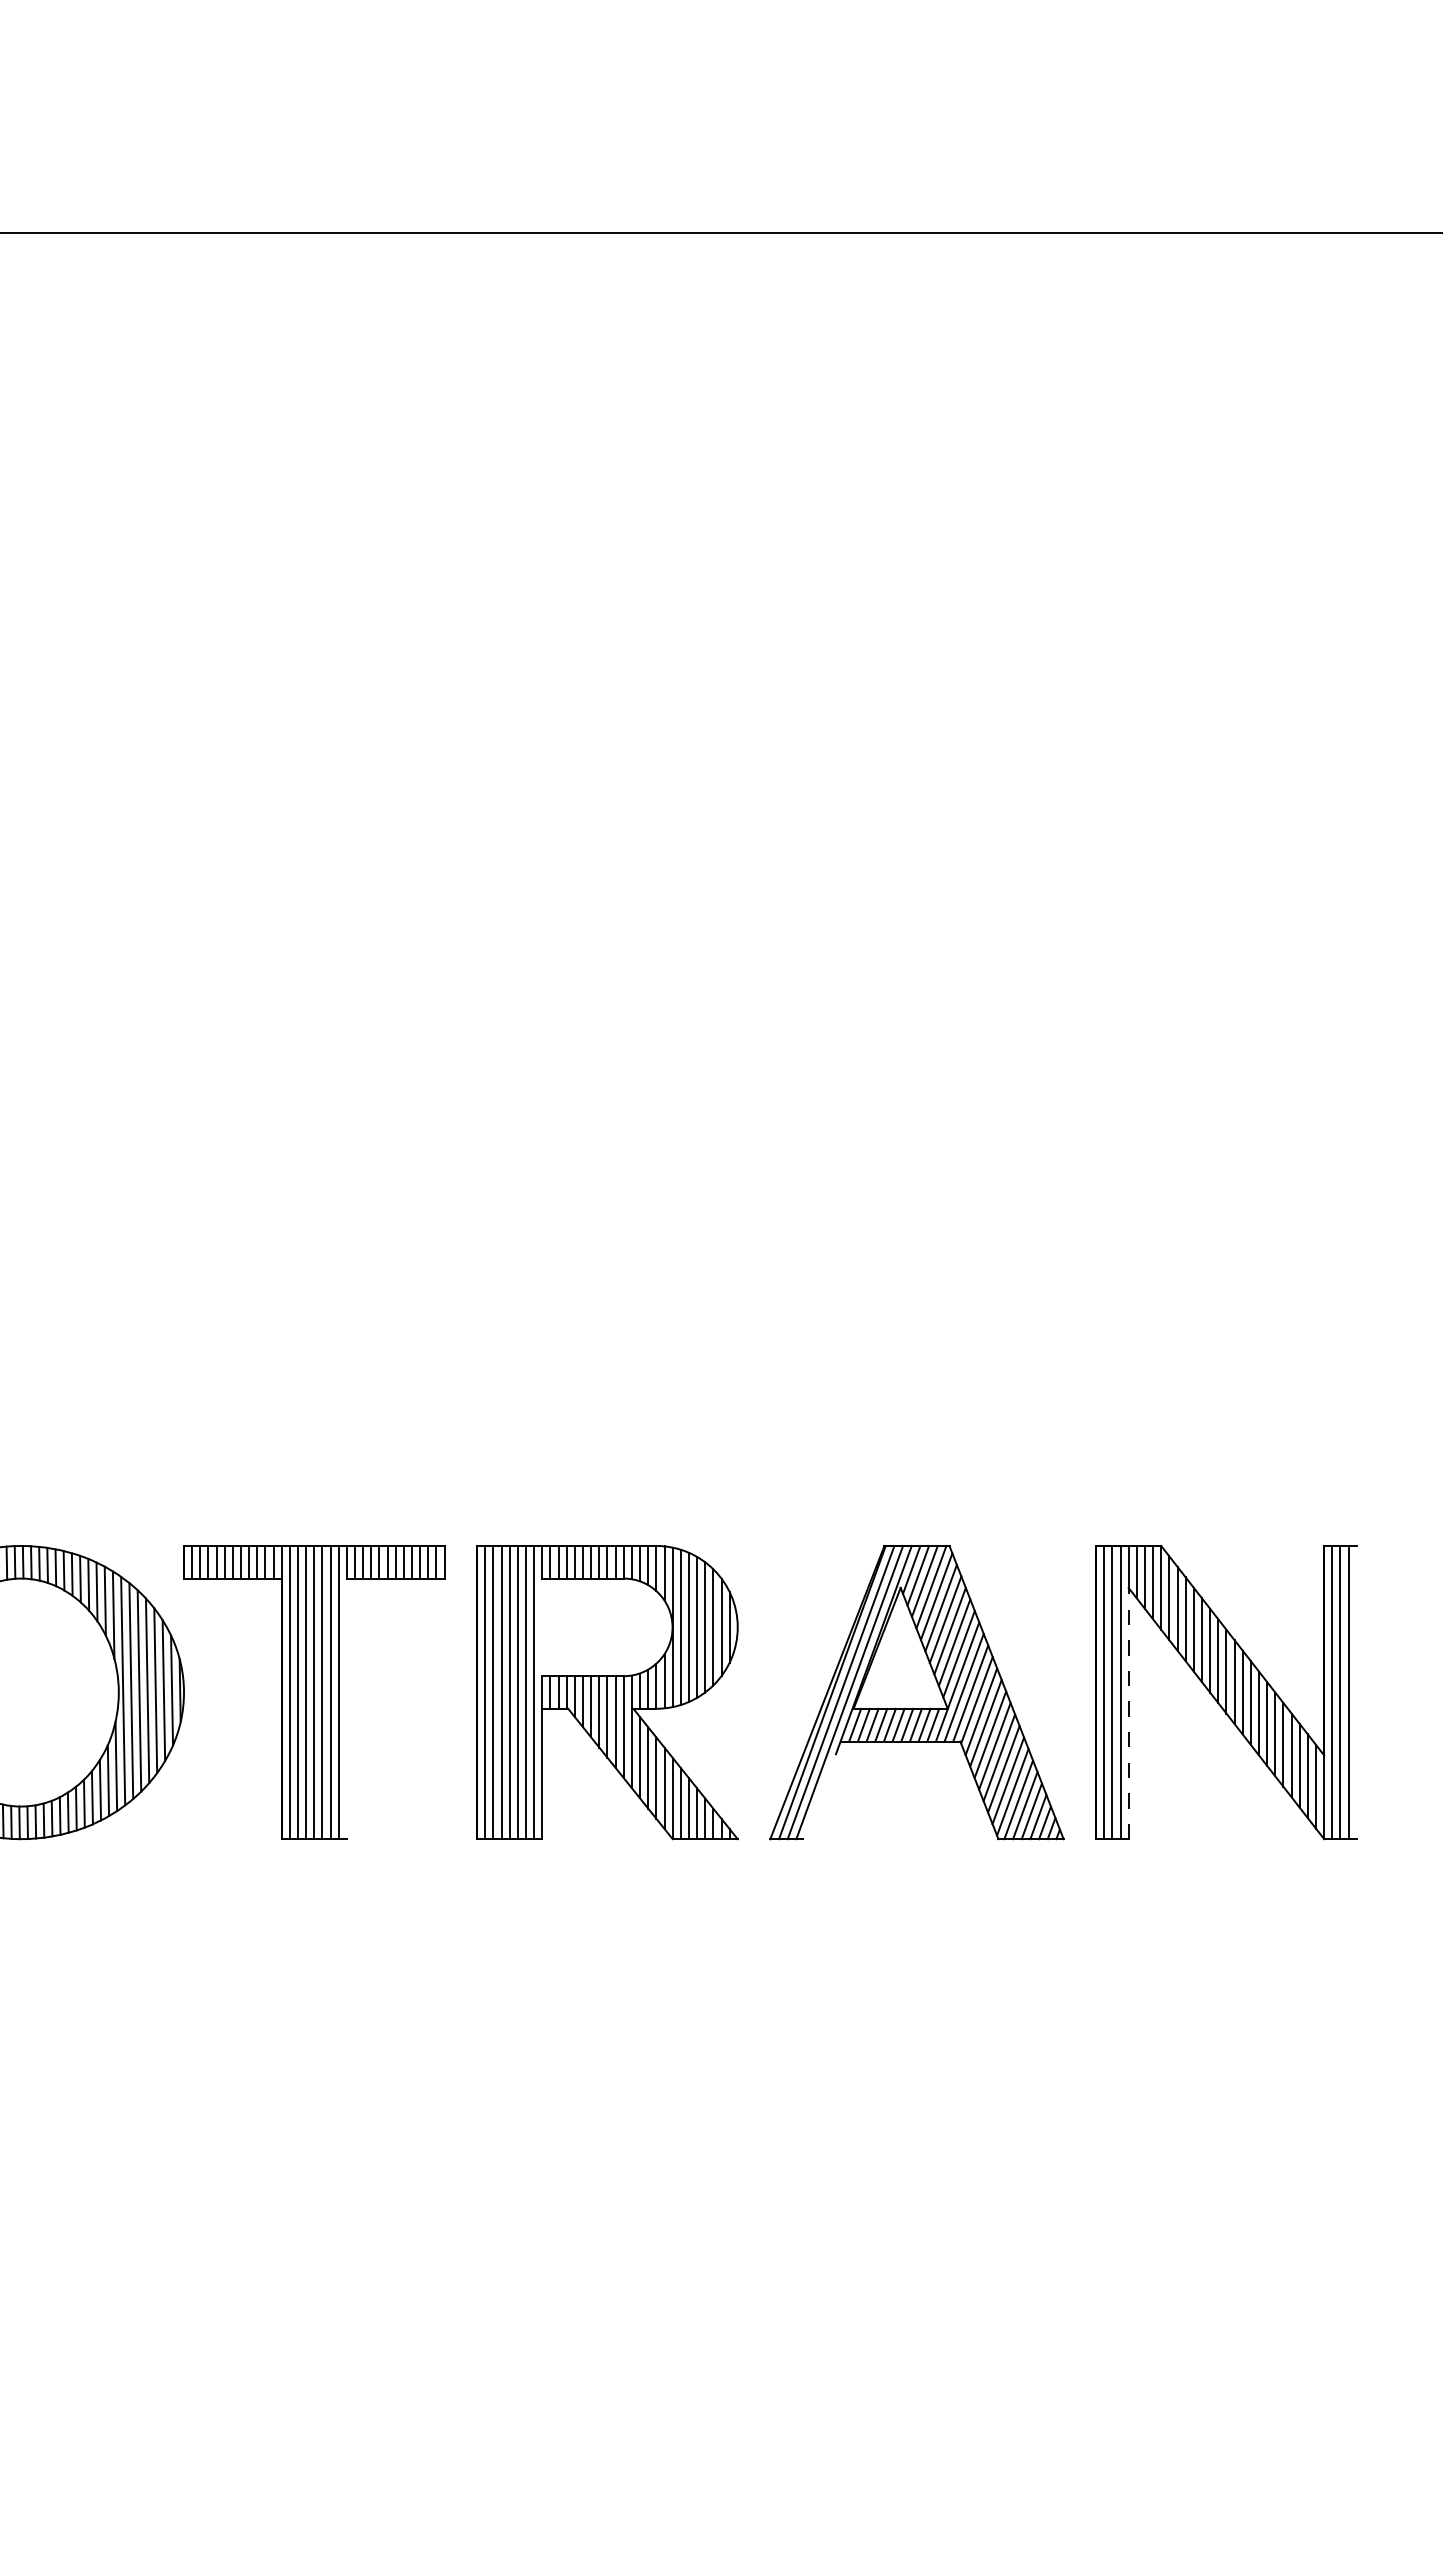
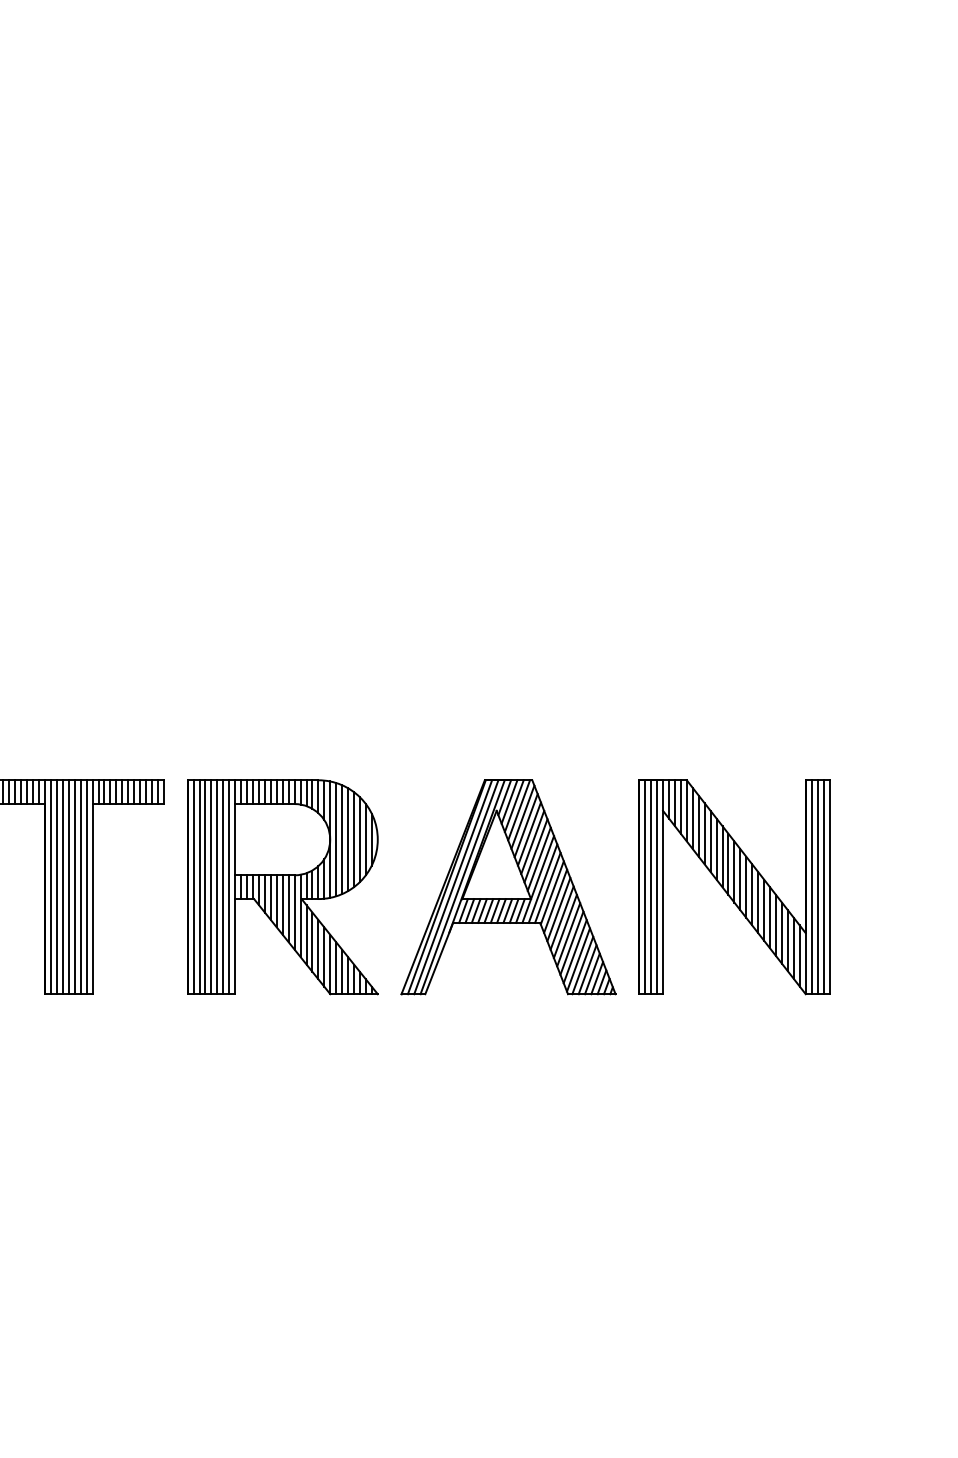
line: (542, 1627) -> (235, 839), added
line: (1356, 1692) -> (829, 887), added
line: (346, 1708) -> (92, 898), added
line: (1128, 1713) -> (662, 902), dashed -> solid
line: (821, 1790) -> (438, 958), added

